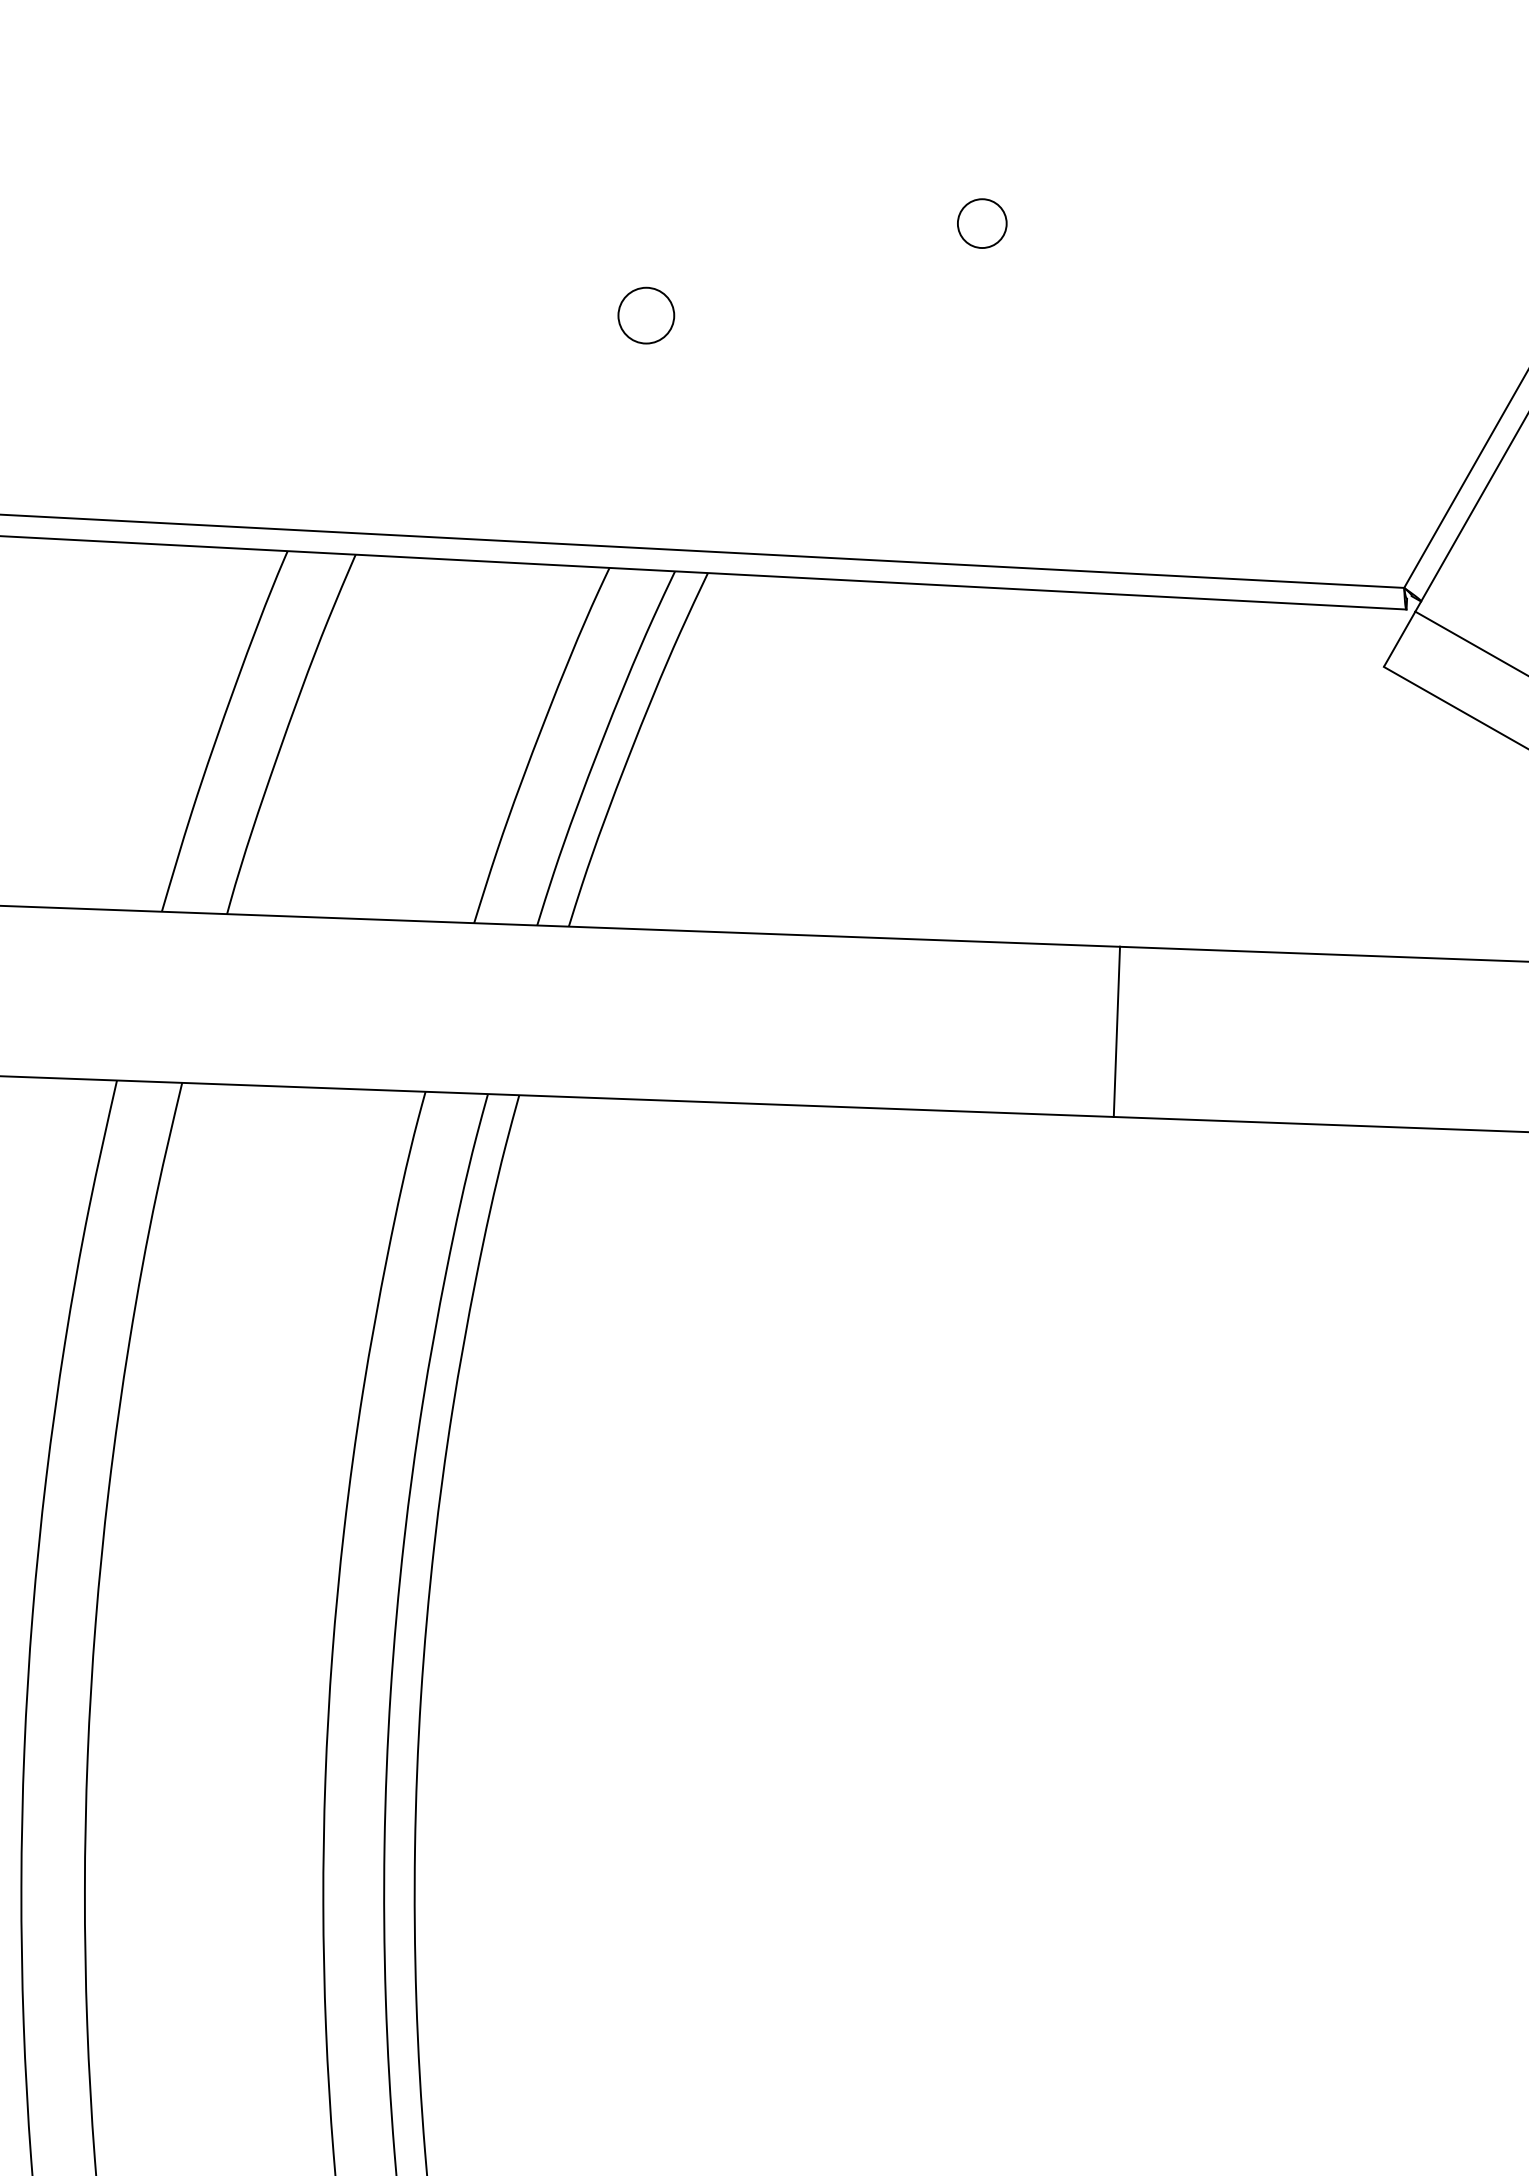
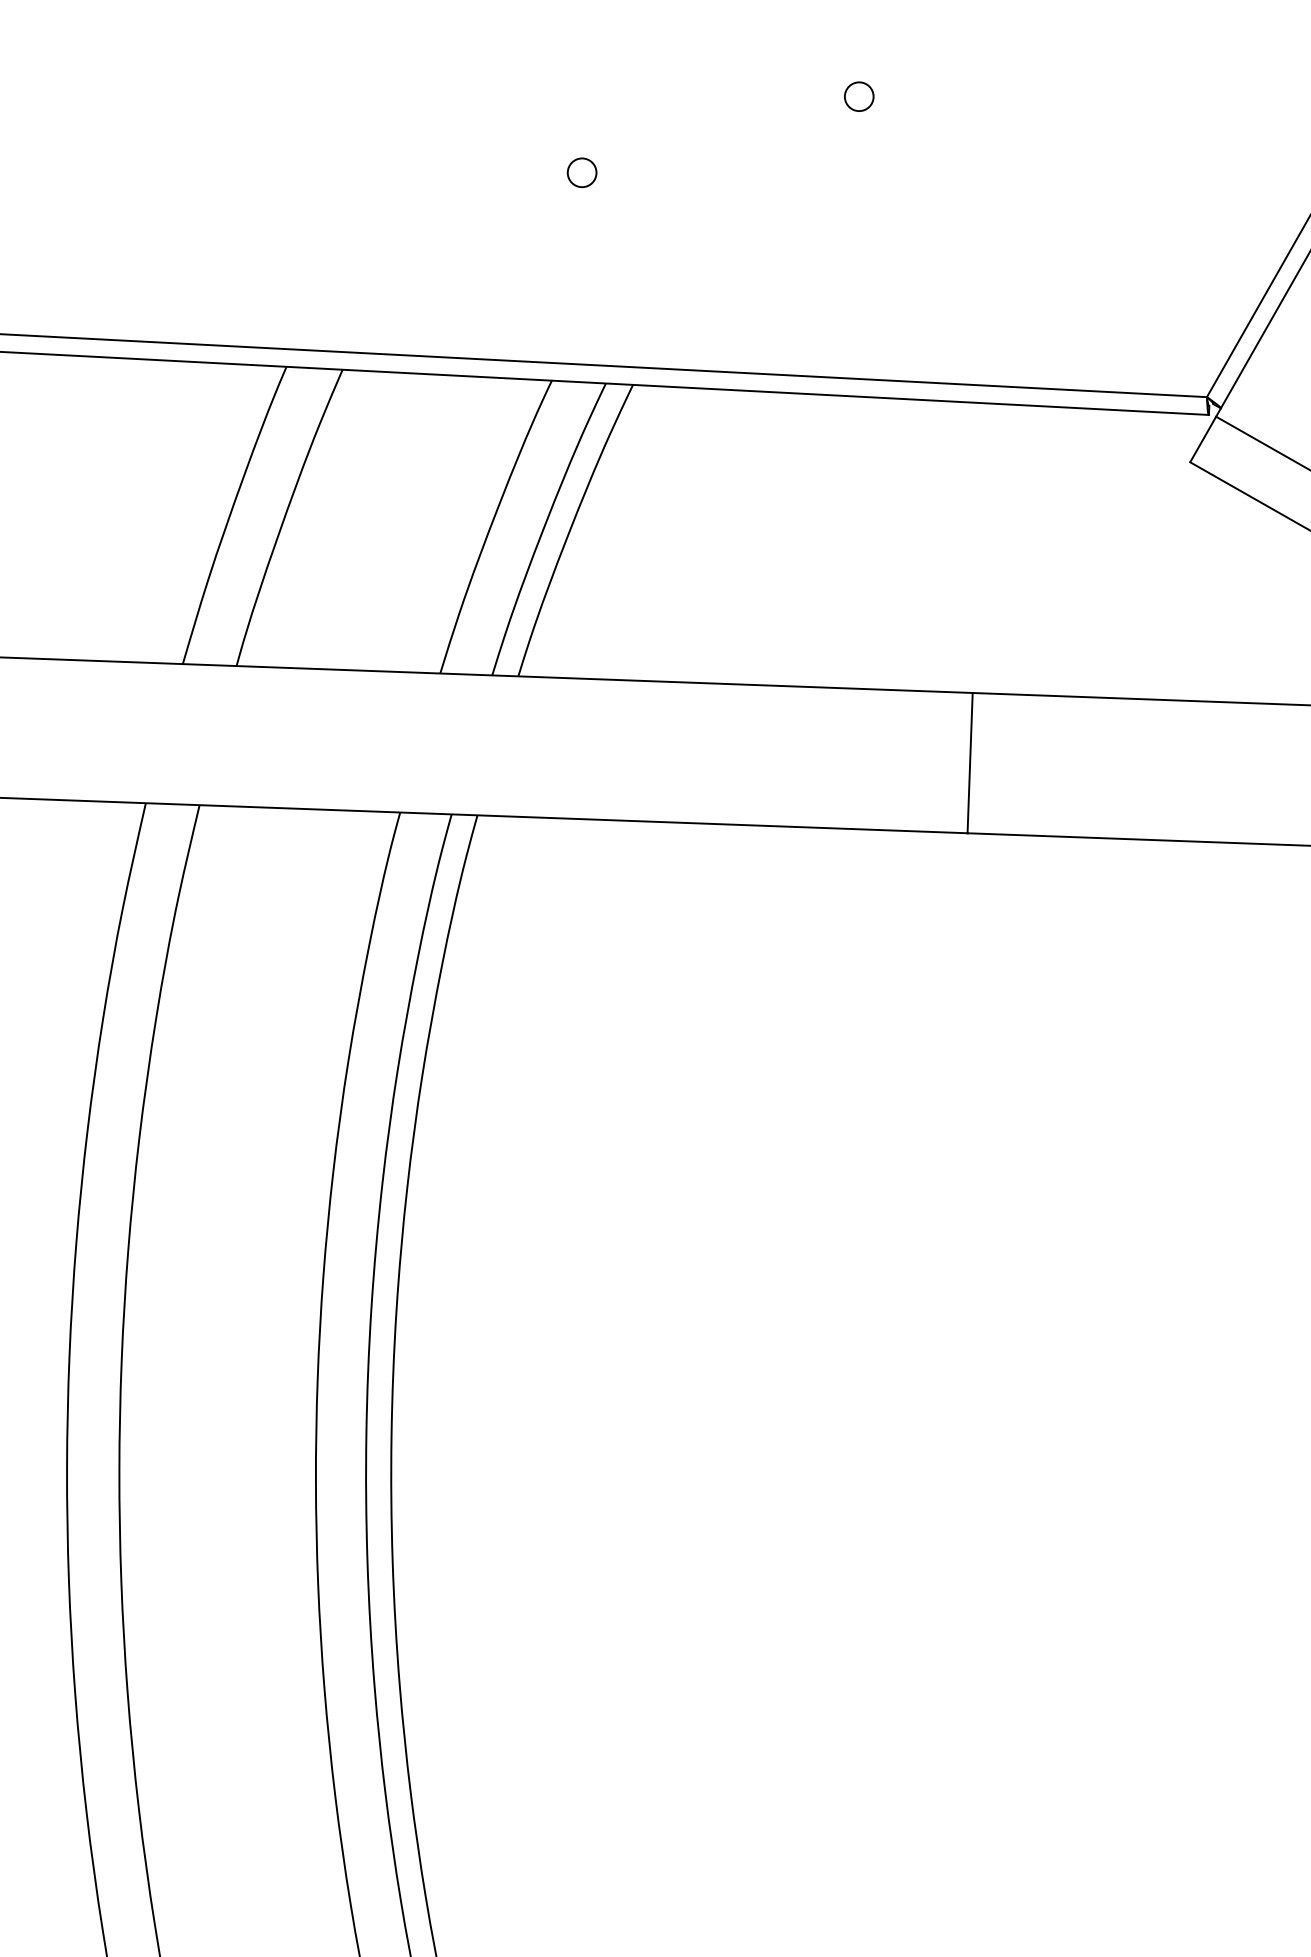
circle: (982, 223) -> (859, 96), size x0.71
circle: (645, 315) -> (581, 172), size x0.62

